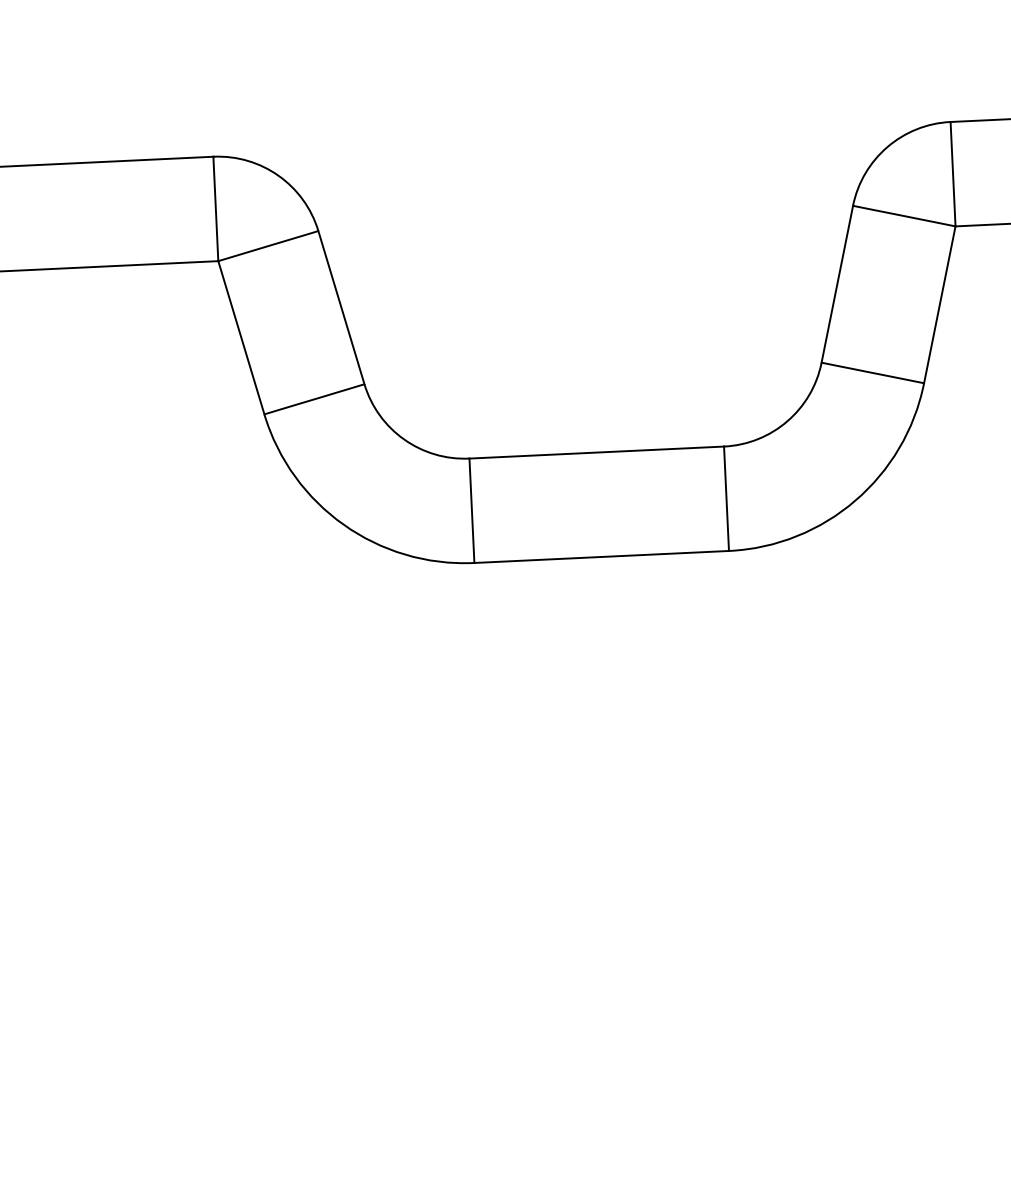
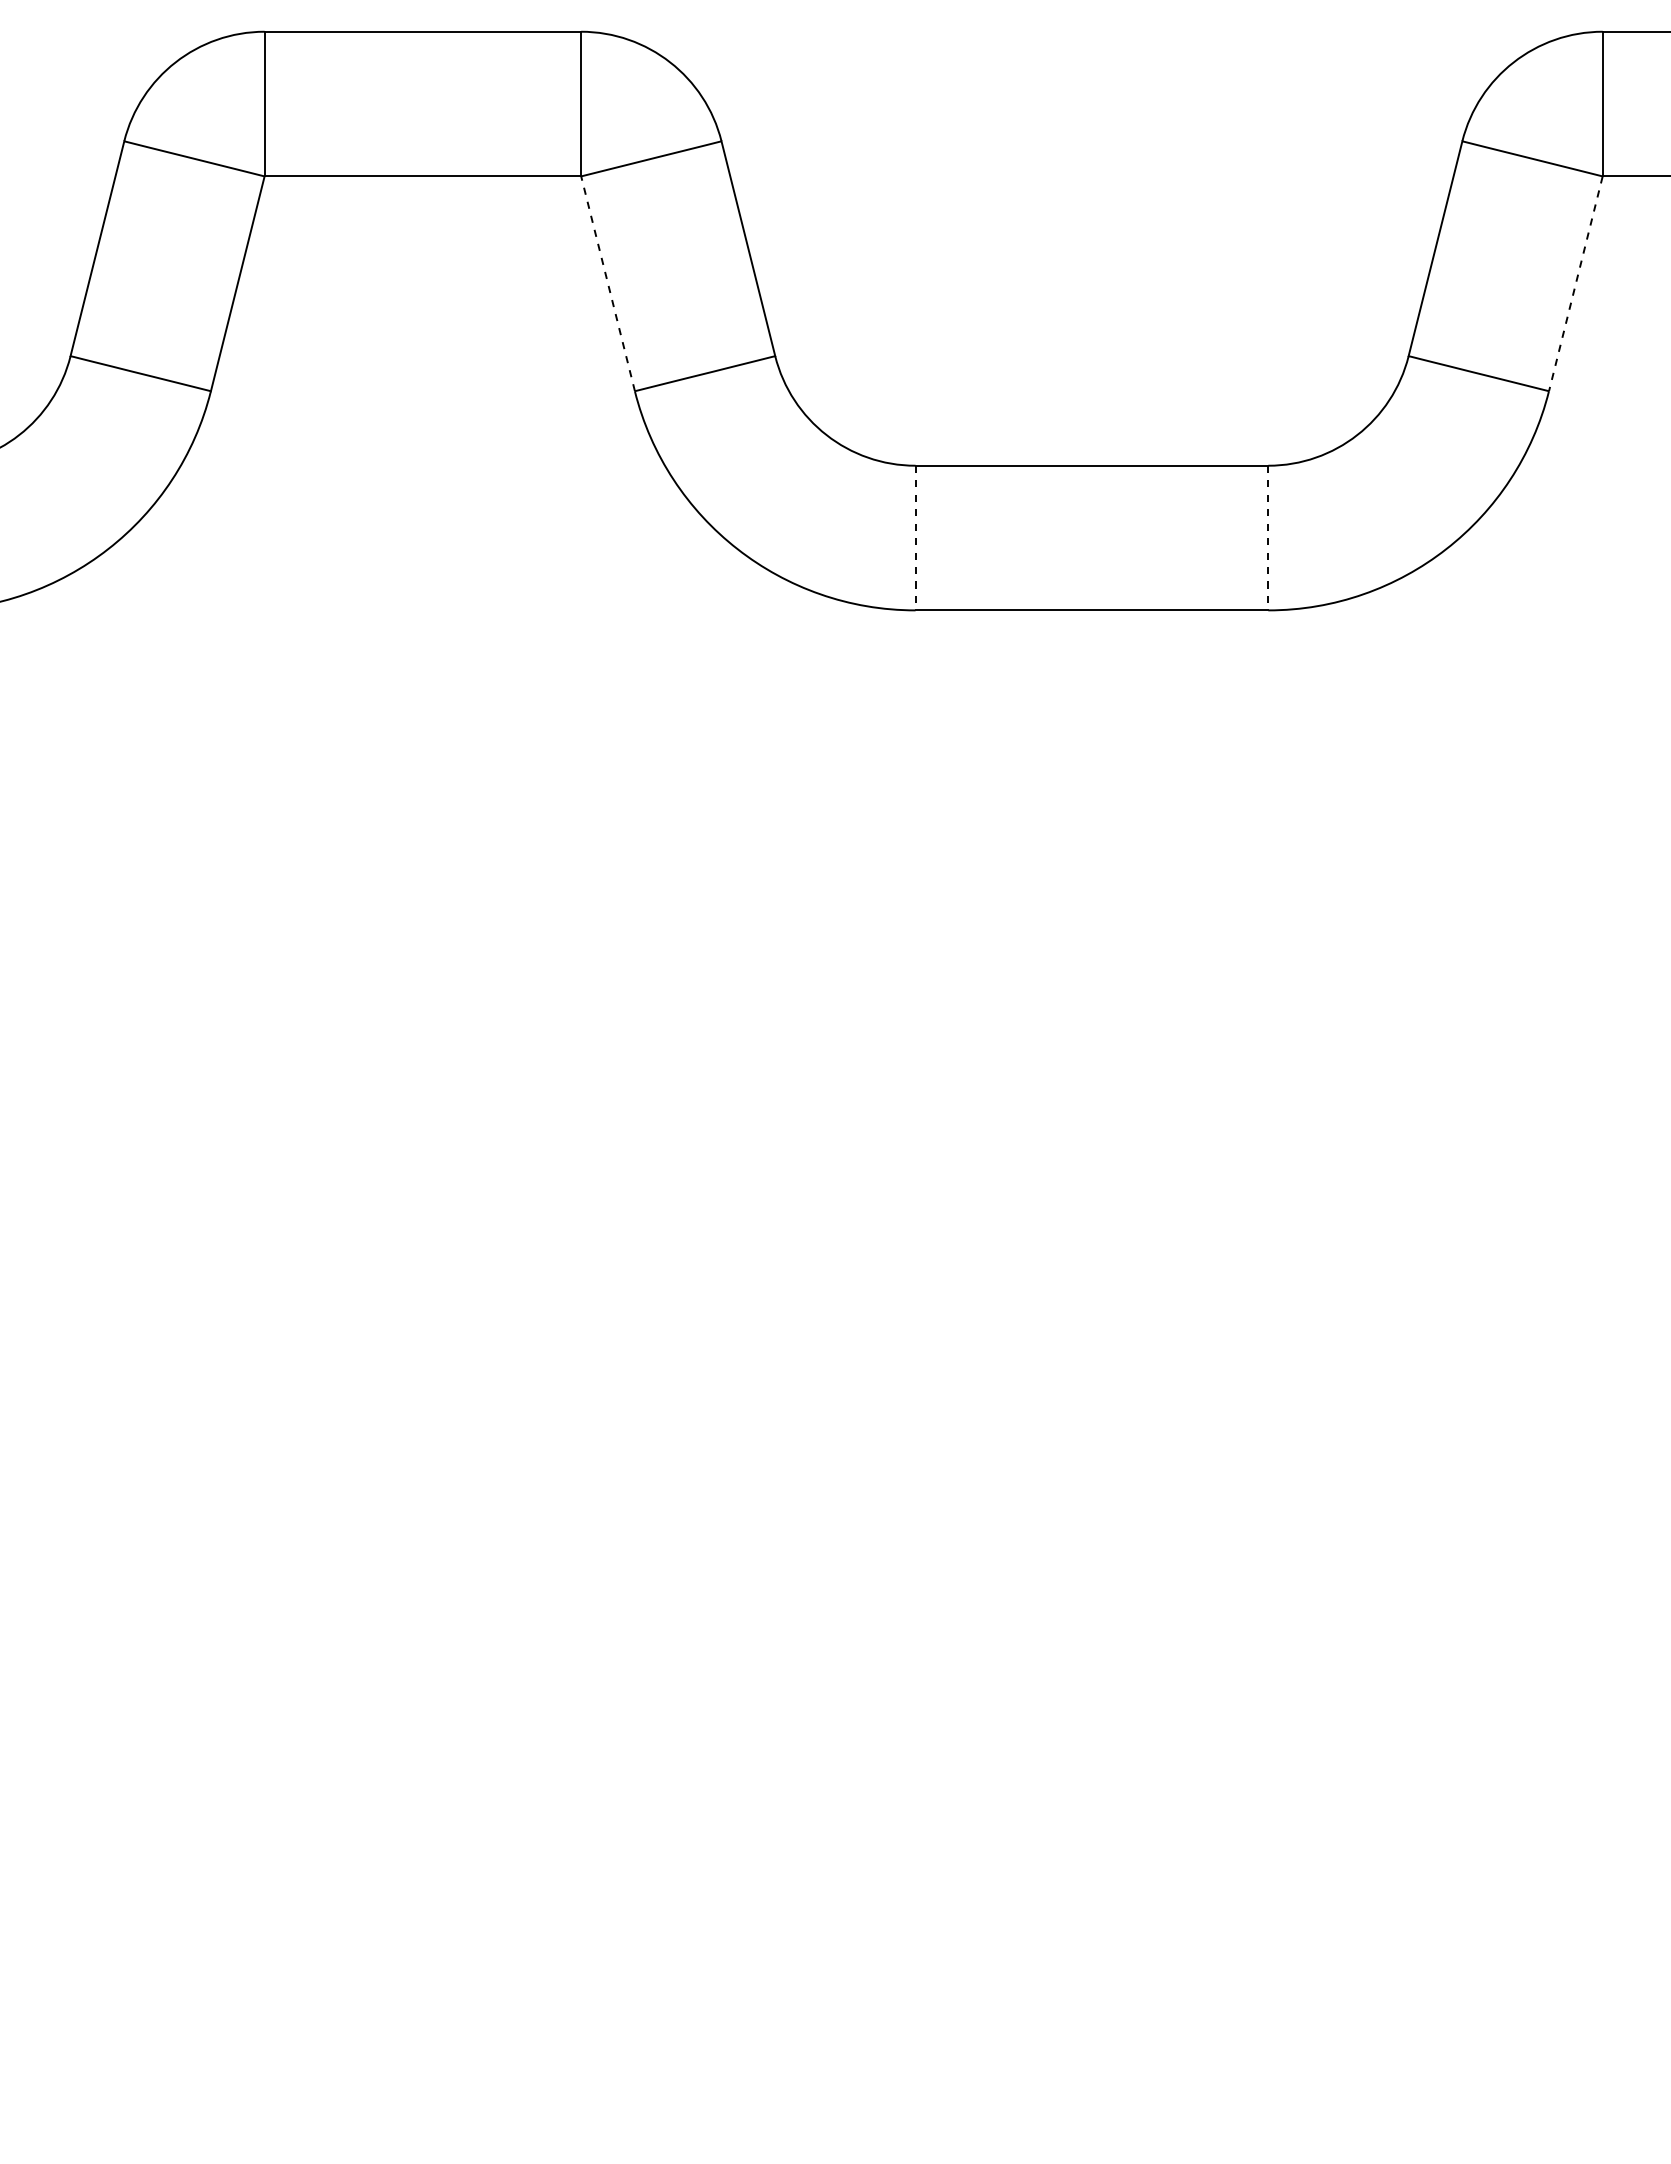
line: (939, 304) -> (1575, 283), solid -> dashed
line: (241, 337) -> (608, 283), solid -> dashed
line: (726, 499) -> (1268, 538), solid -> dashed
line: (471, 511) -> (915, 538), solid -> dashed

